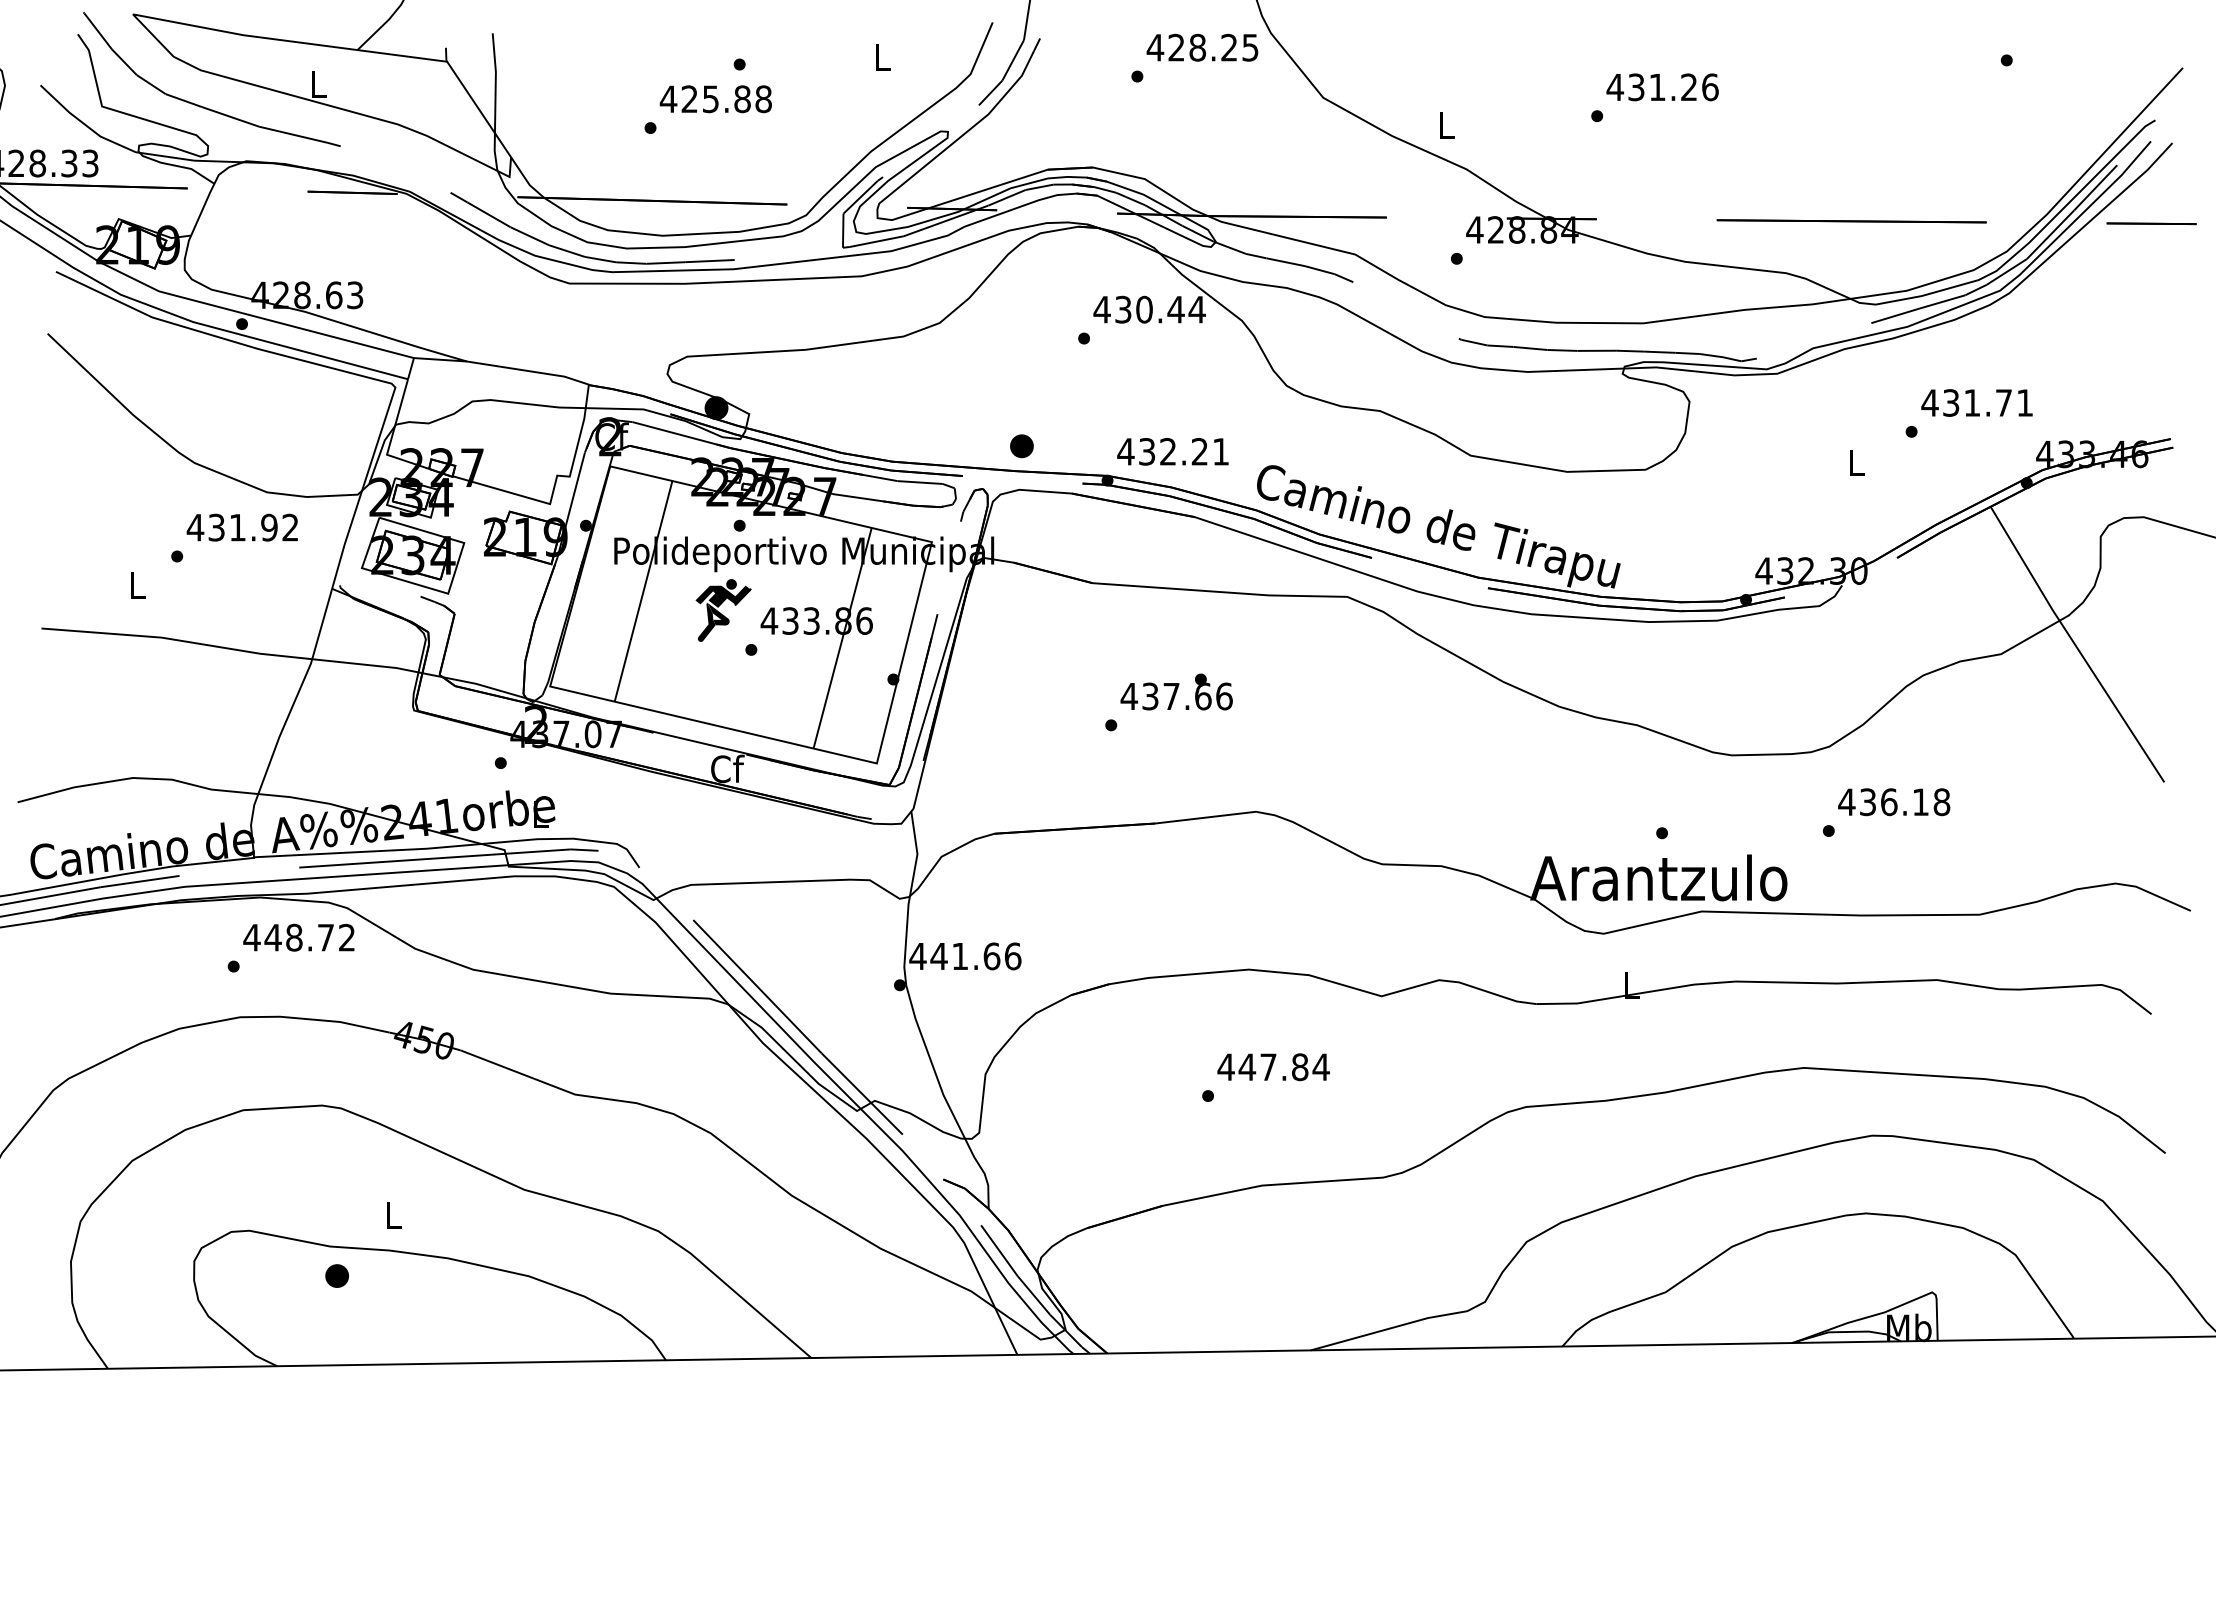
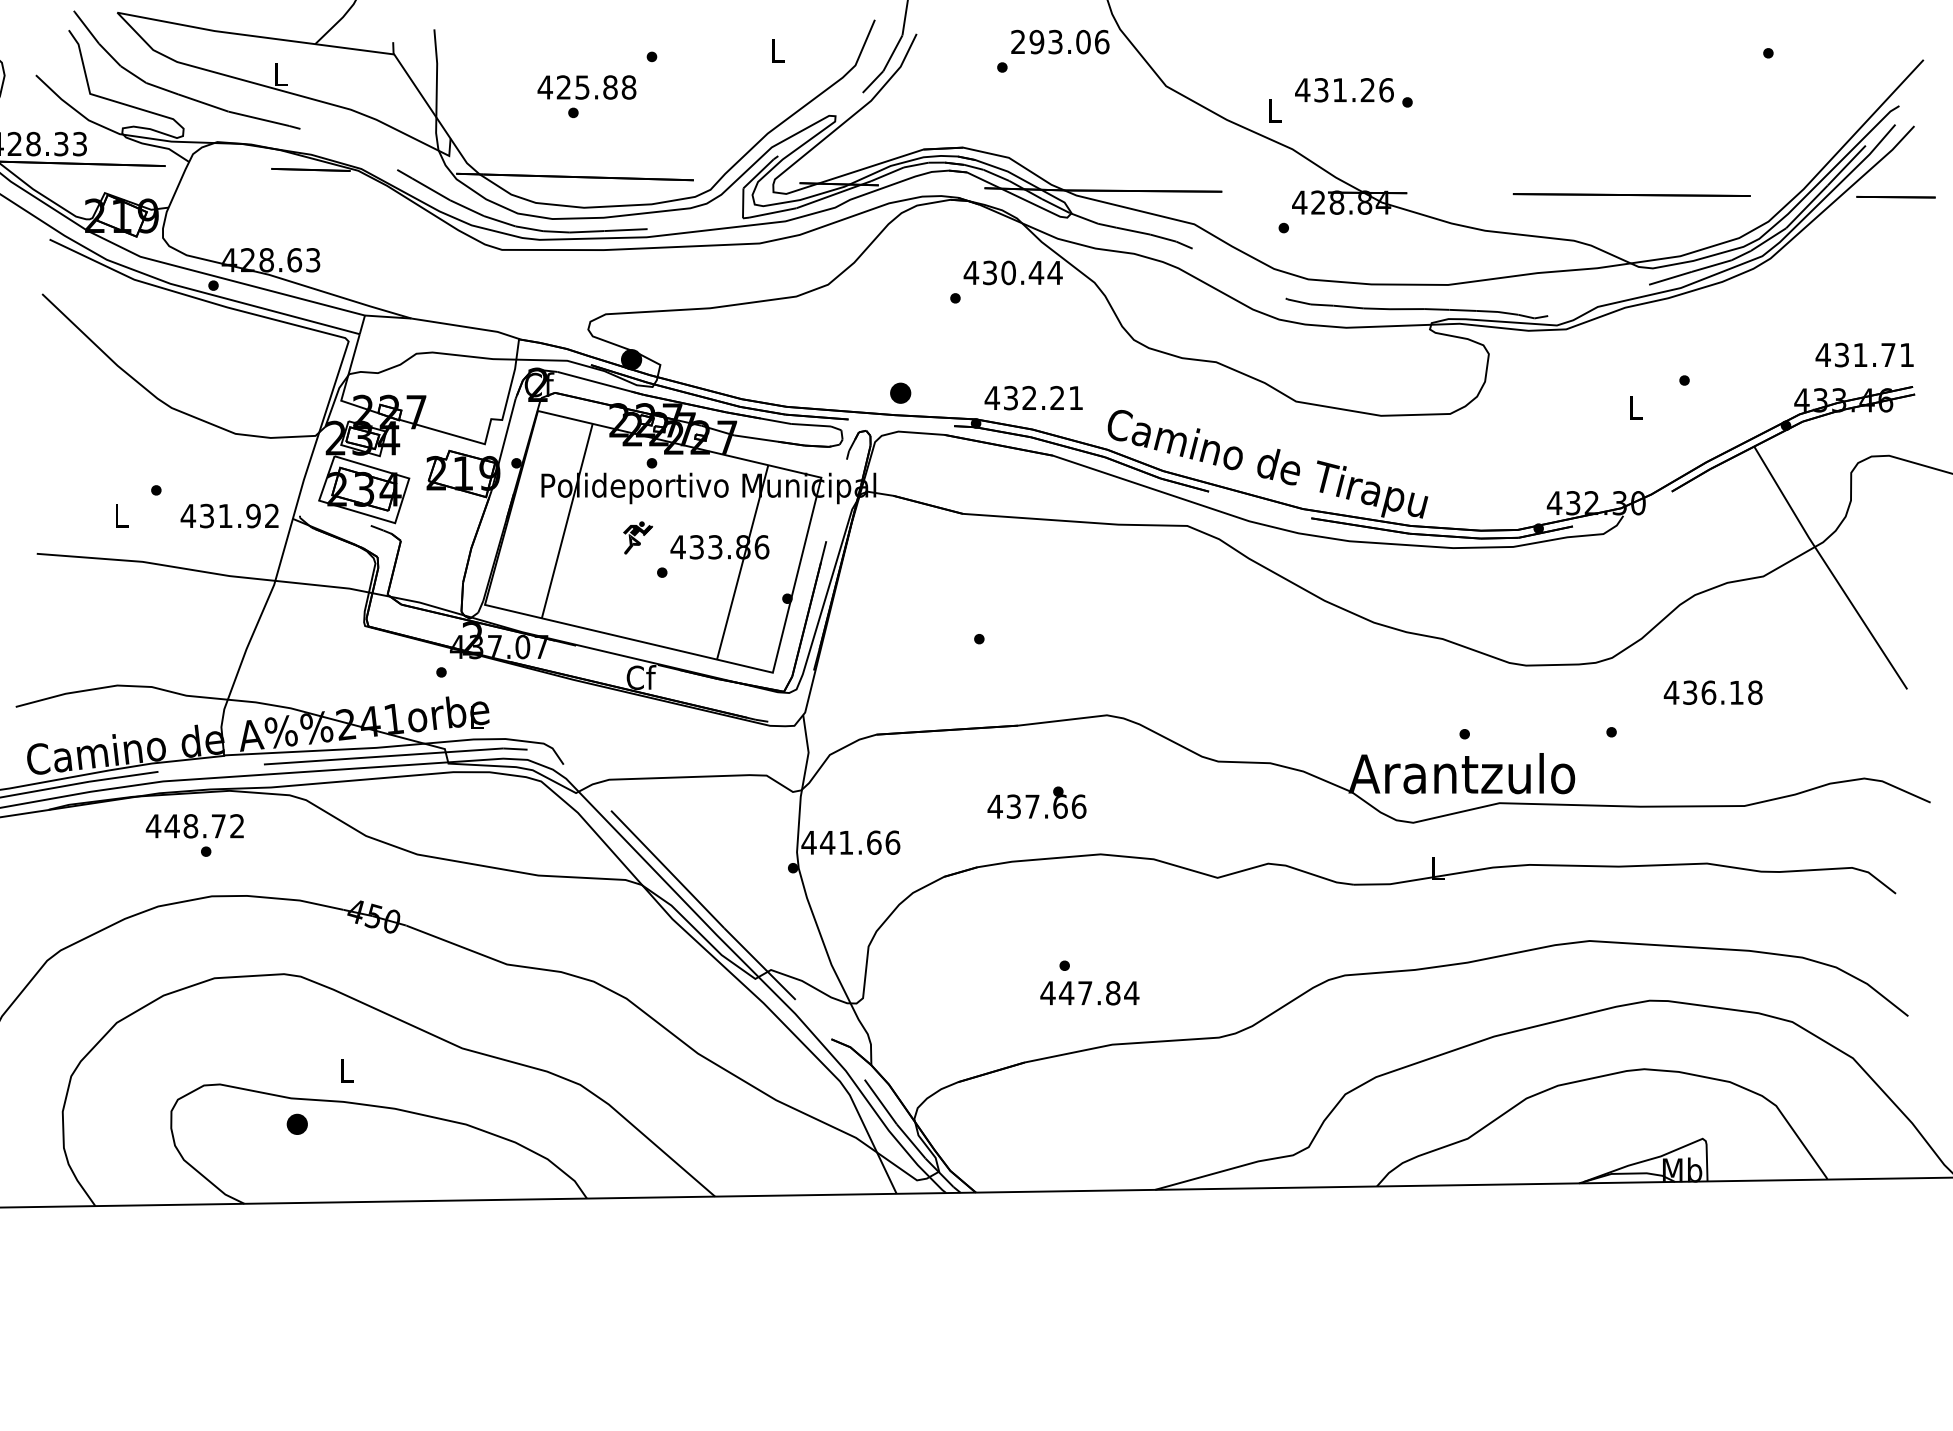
text: (1202, 47) -> (1059, 41), 428.25 -> 293.06
text: (1662, 87) -> (1344, 90), moved
text: (715, 99) -> (586, 87), moved
text: (1976, 402) -> (1864, 354), moved
text: (241, 527) -> (228, 515), moved
part: (723, 610) -> (637, 537), size x0.6
text: (1176, 691) -> (1036, 802), moved
text: (1894, 802) -> (1713, 693), moved
text: (298, 937) -> (194, 826), moved
text: (1273, 1067) -> (1089, 993), moved

